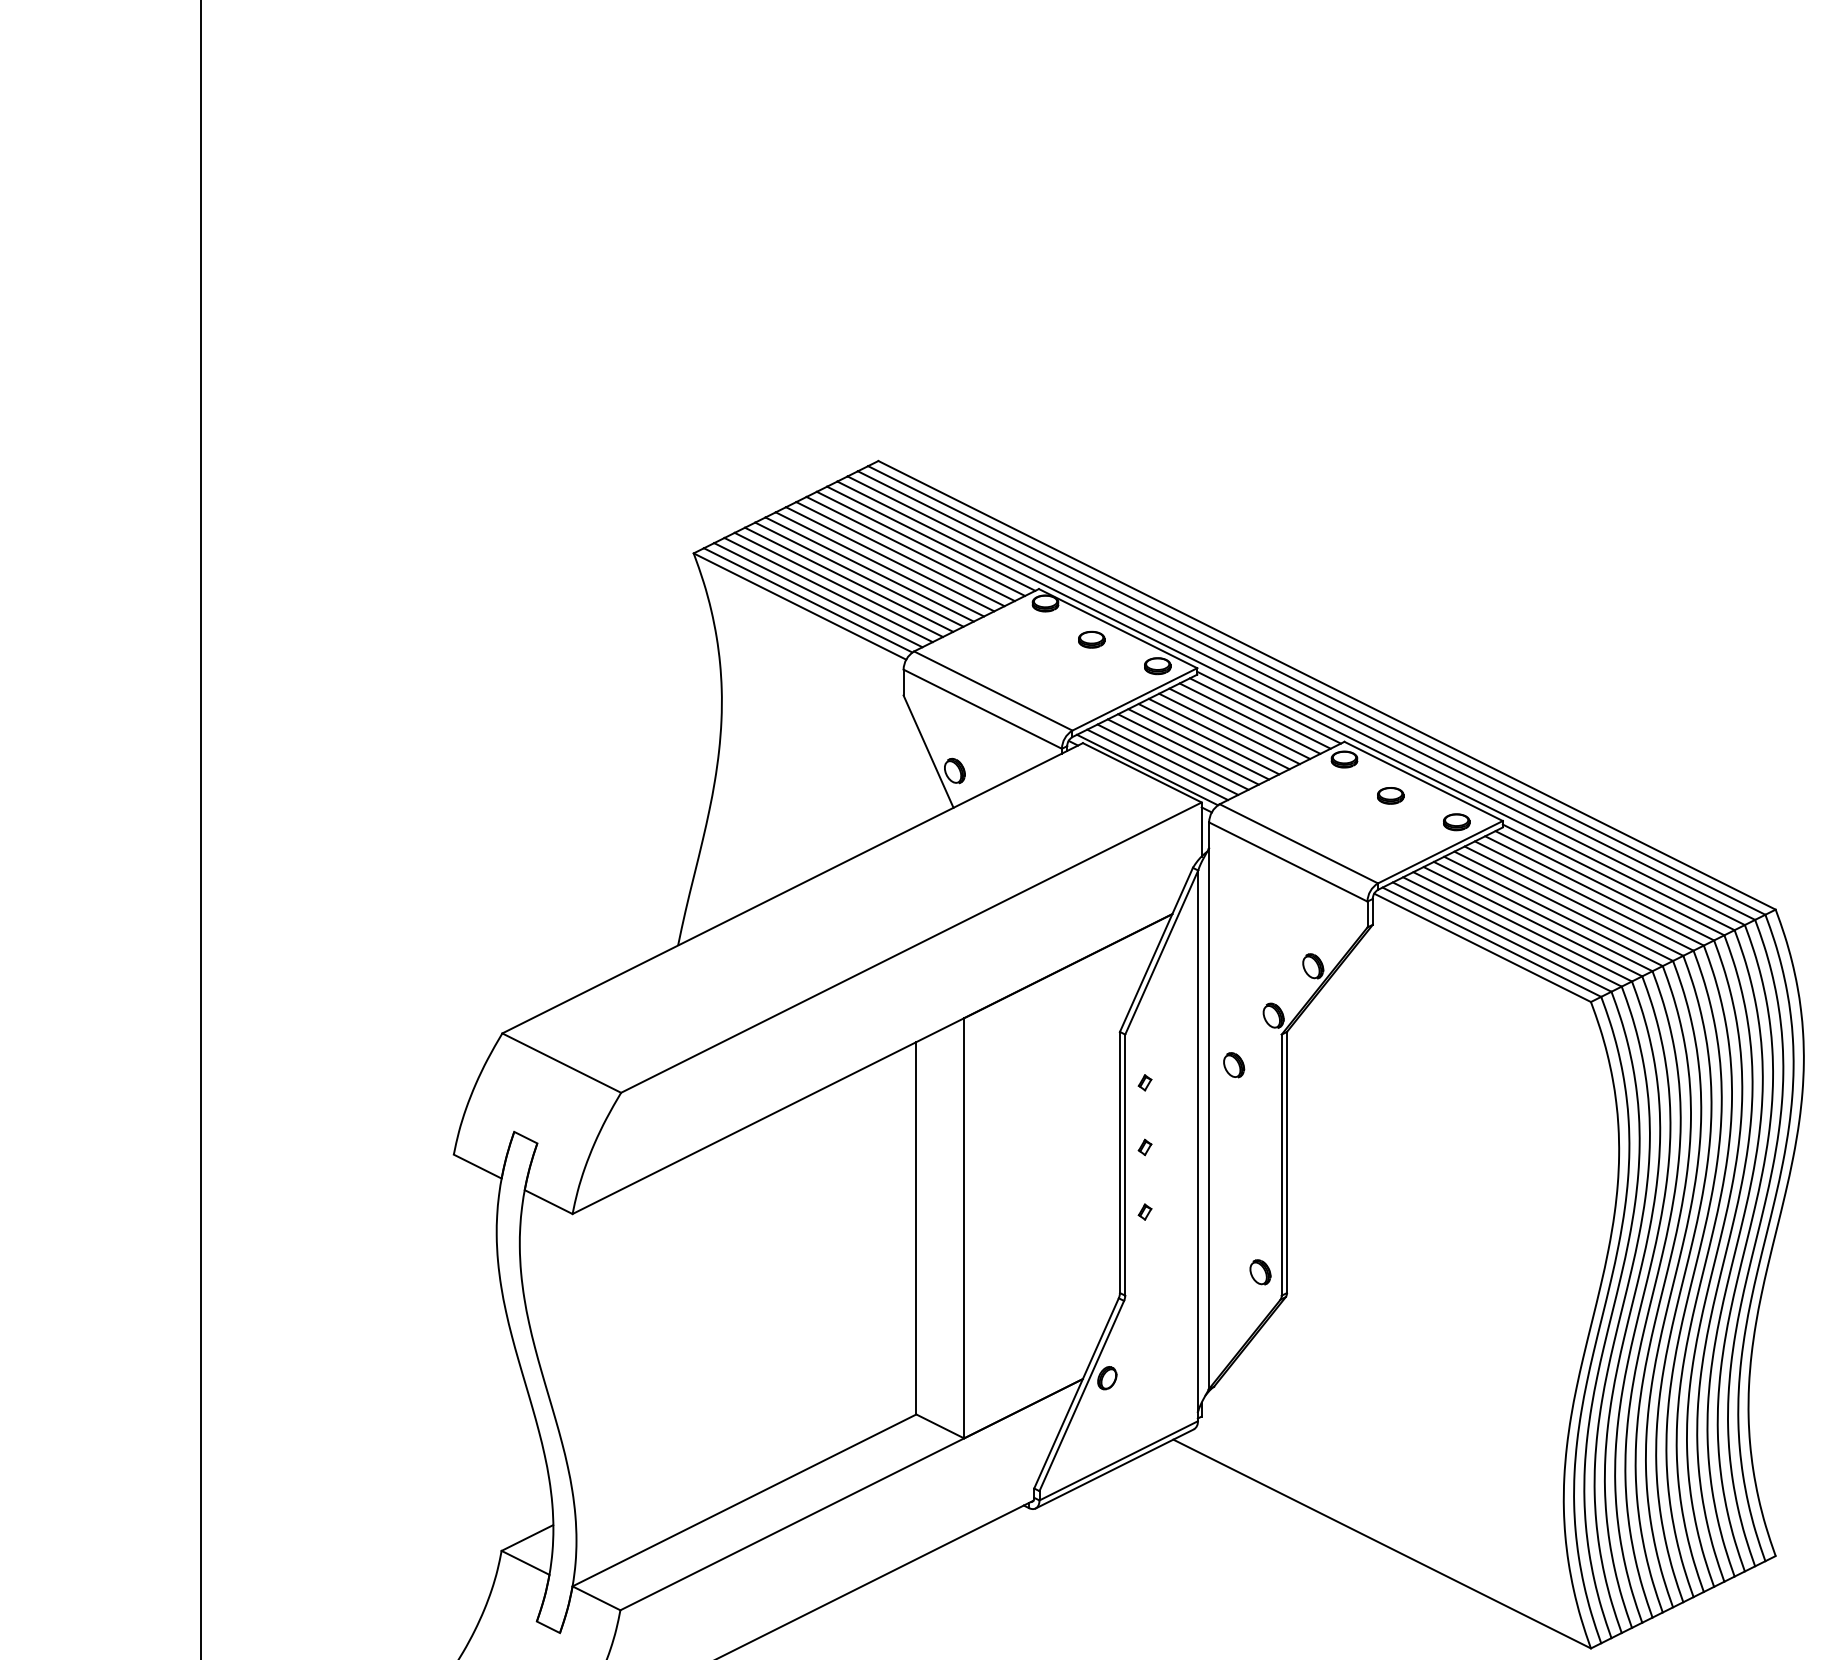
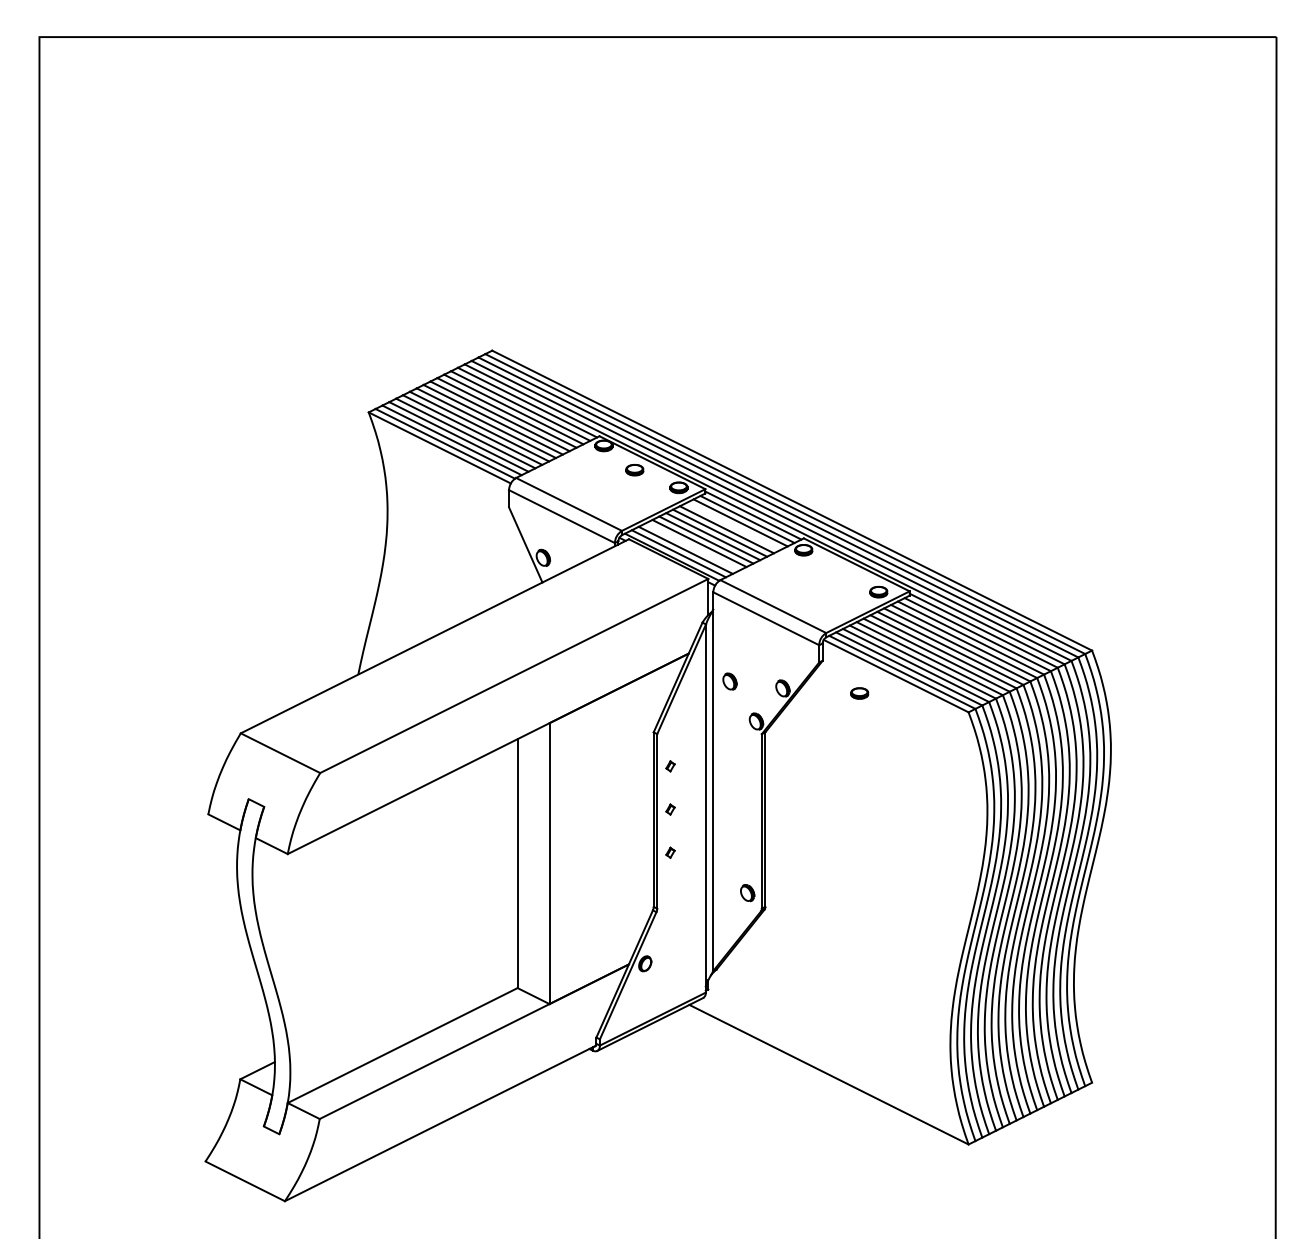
line: (1239, 722) -> (733, 525), removed
line: (1177, 753) -> (692, 546), removed
part: (1390, 795) -> (859, 693), moved
part: (1233, 1065) -> (729, 681), moved

